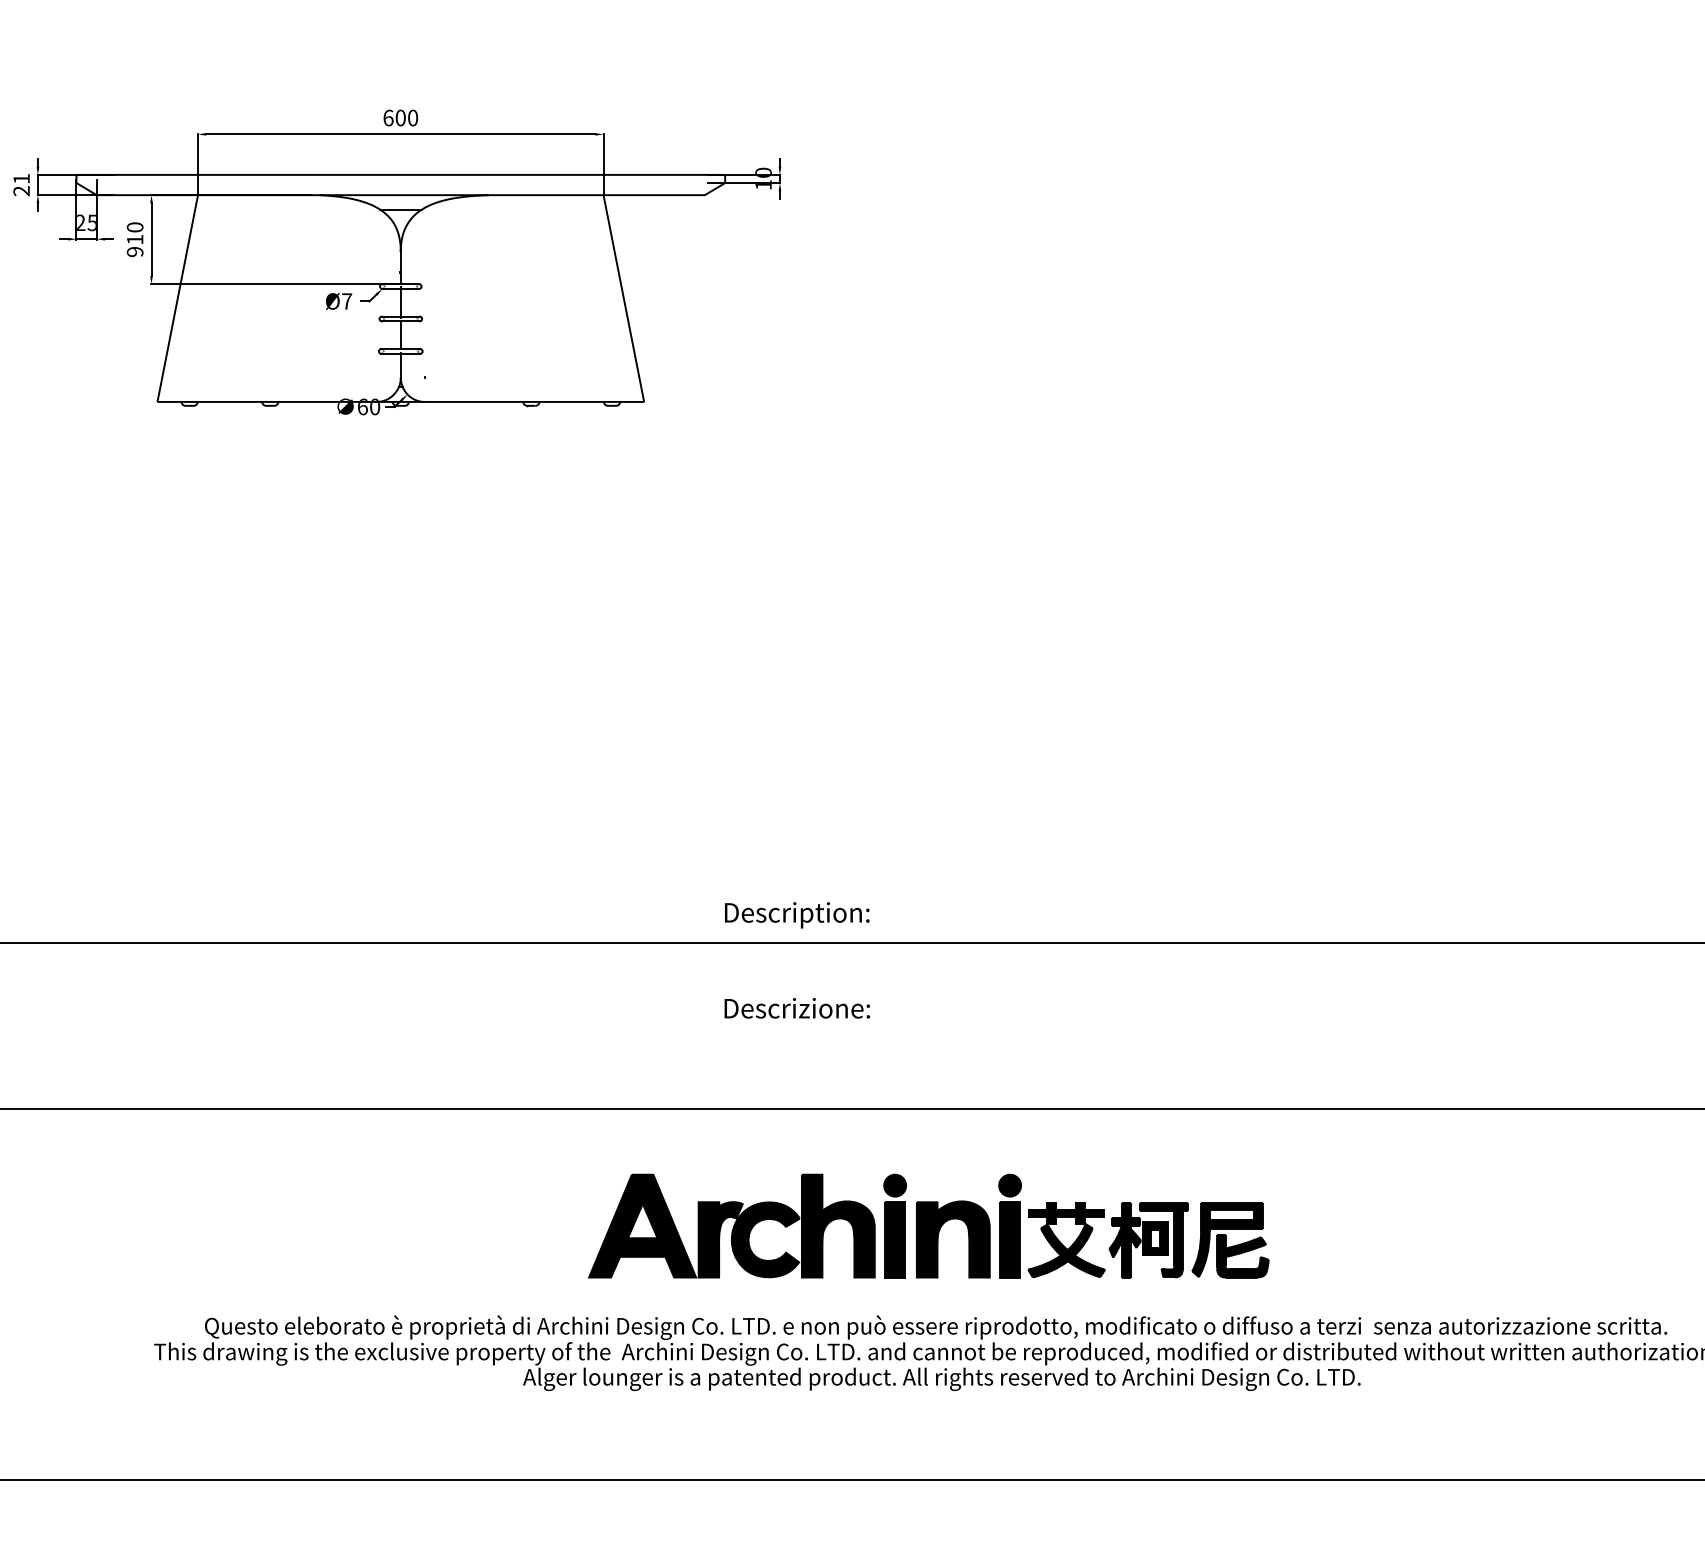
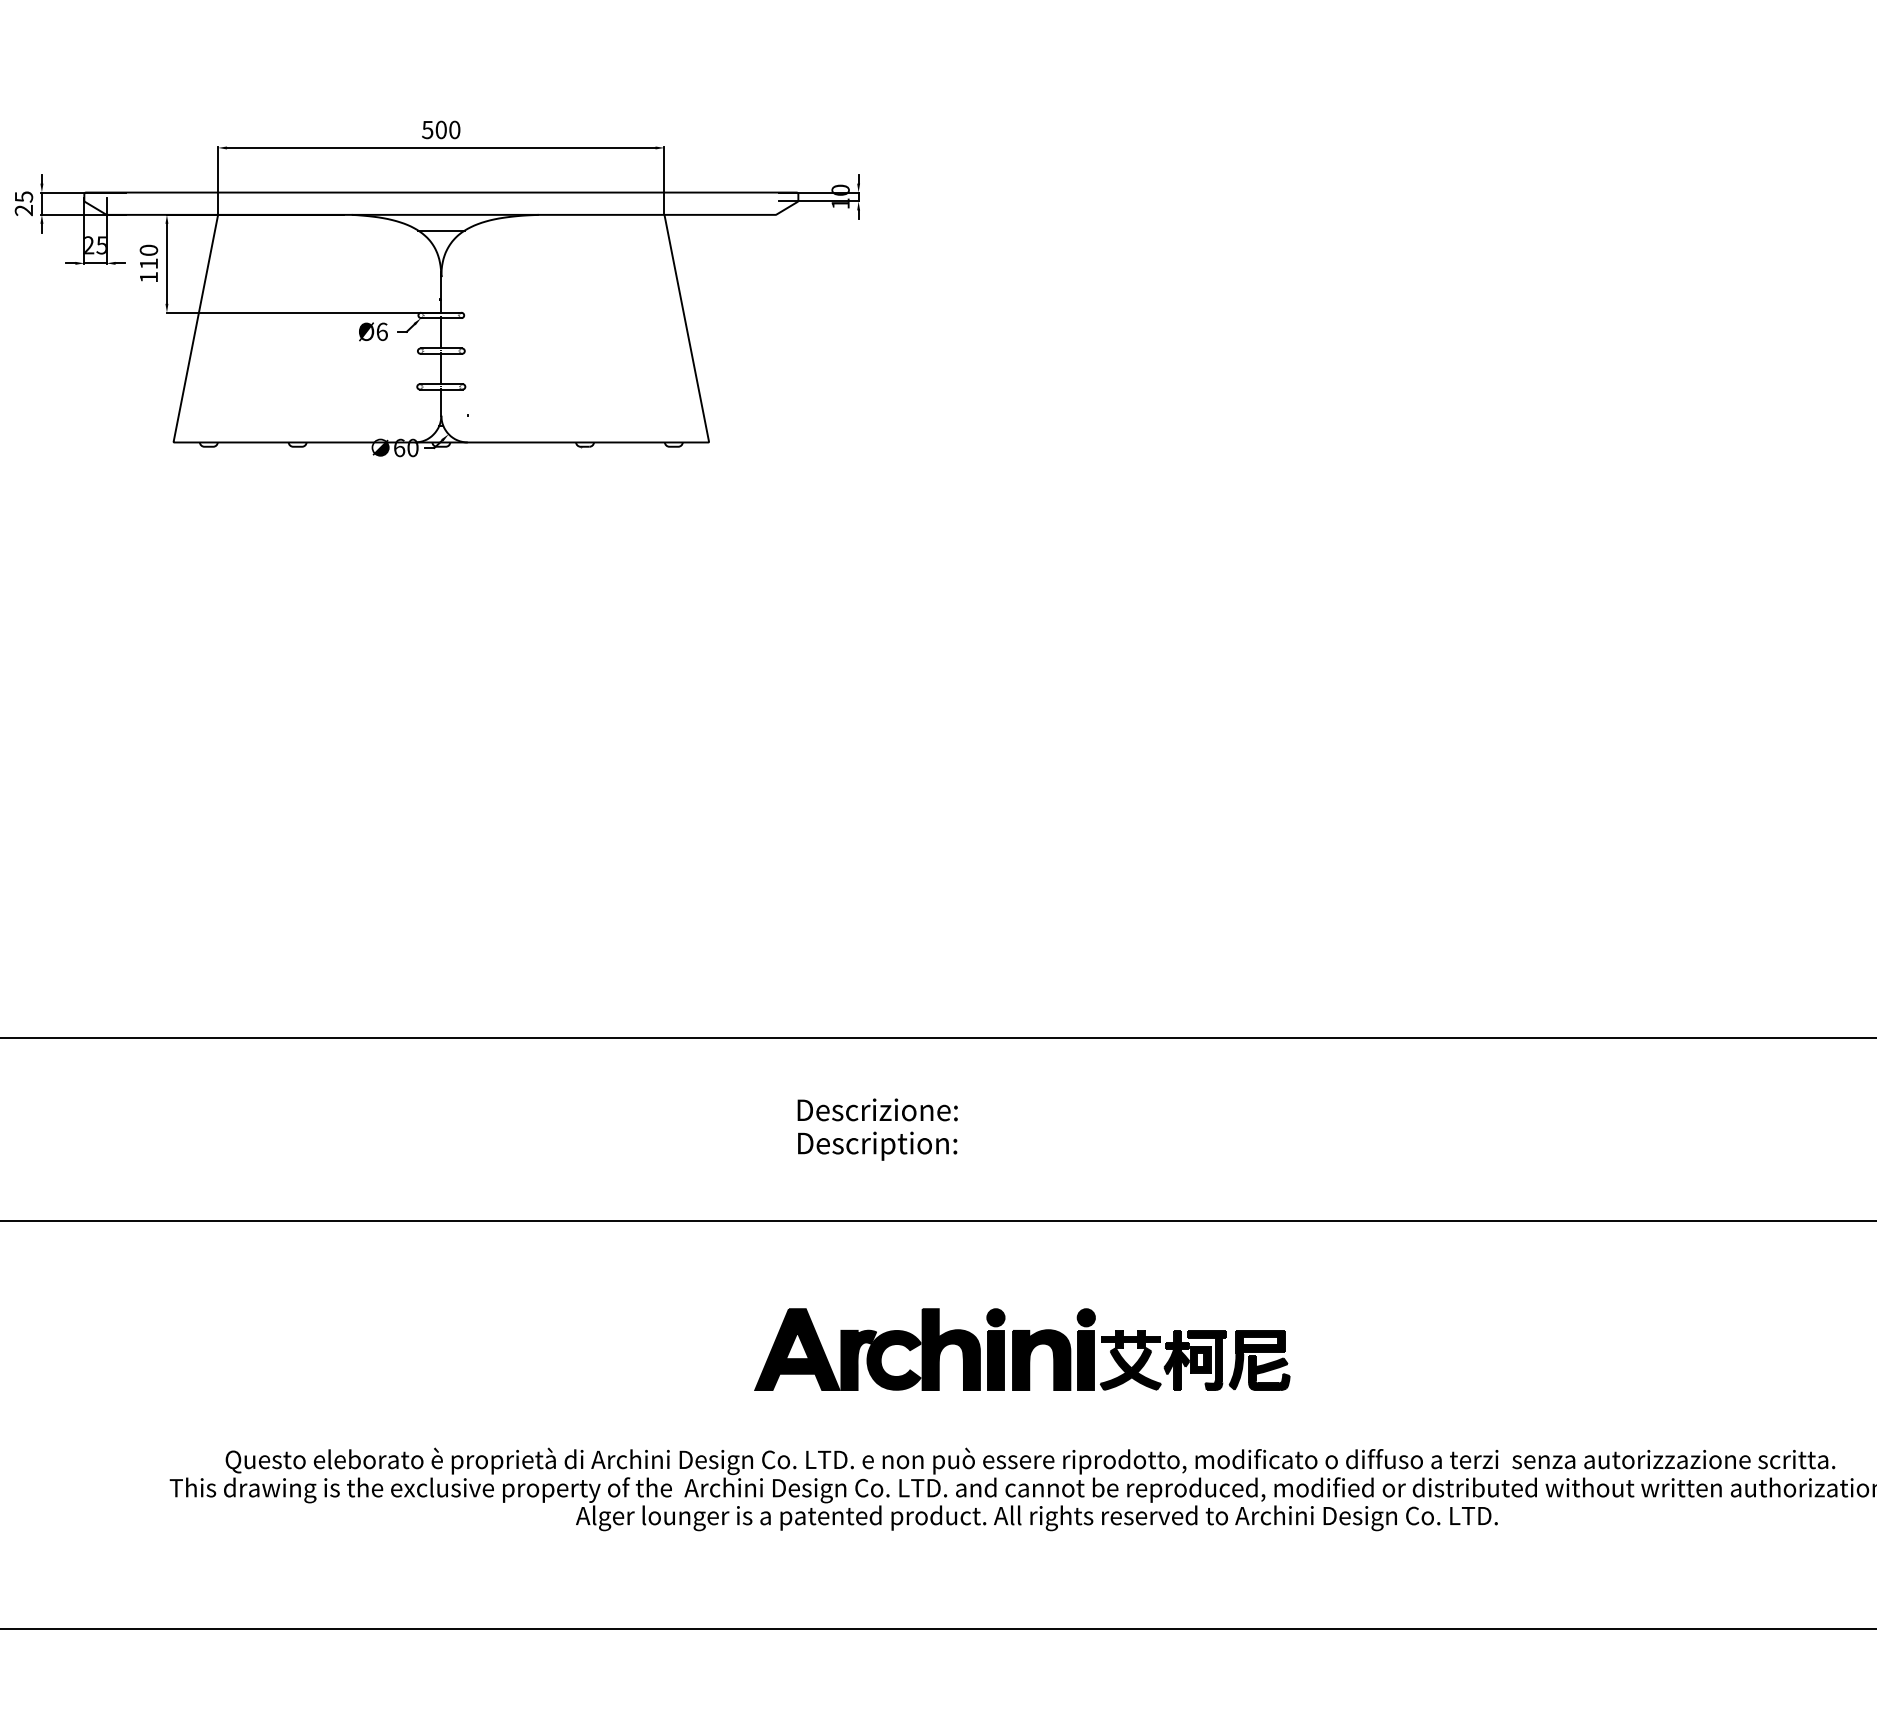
text: (388, 117) -> (427, 129), 600 -> 500
text: (21, 179) -> (23, 197), 21 -> 25
text: (134, 252) -> (148, 277), 910 -> 110
text: (347, 301) -> (382, 331), Ø7 -> Ø6
text: (797, 915) -> (877, 1146), moved
part: (928, 1225) -> (1022, 1348), size x0.71

